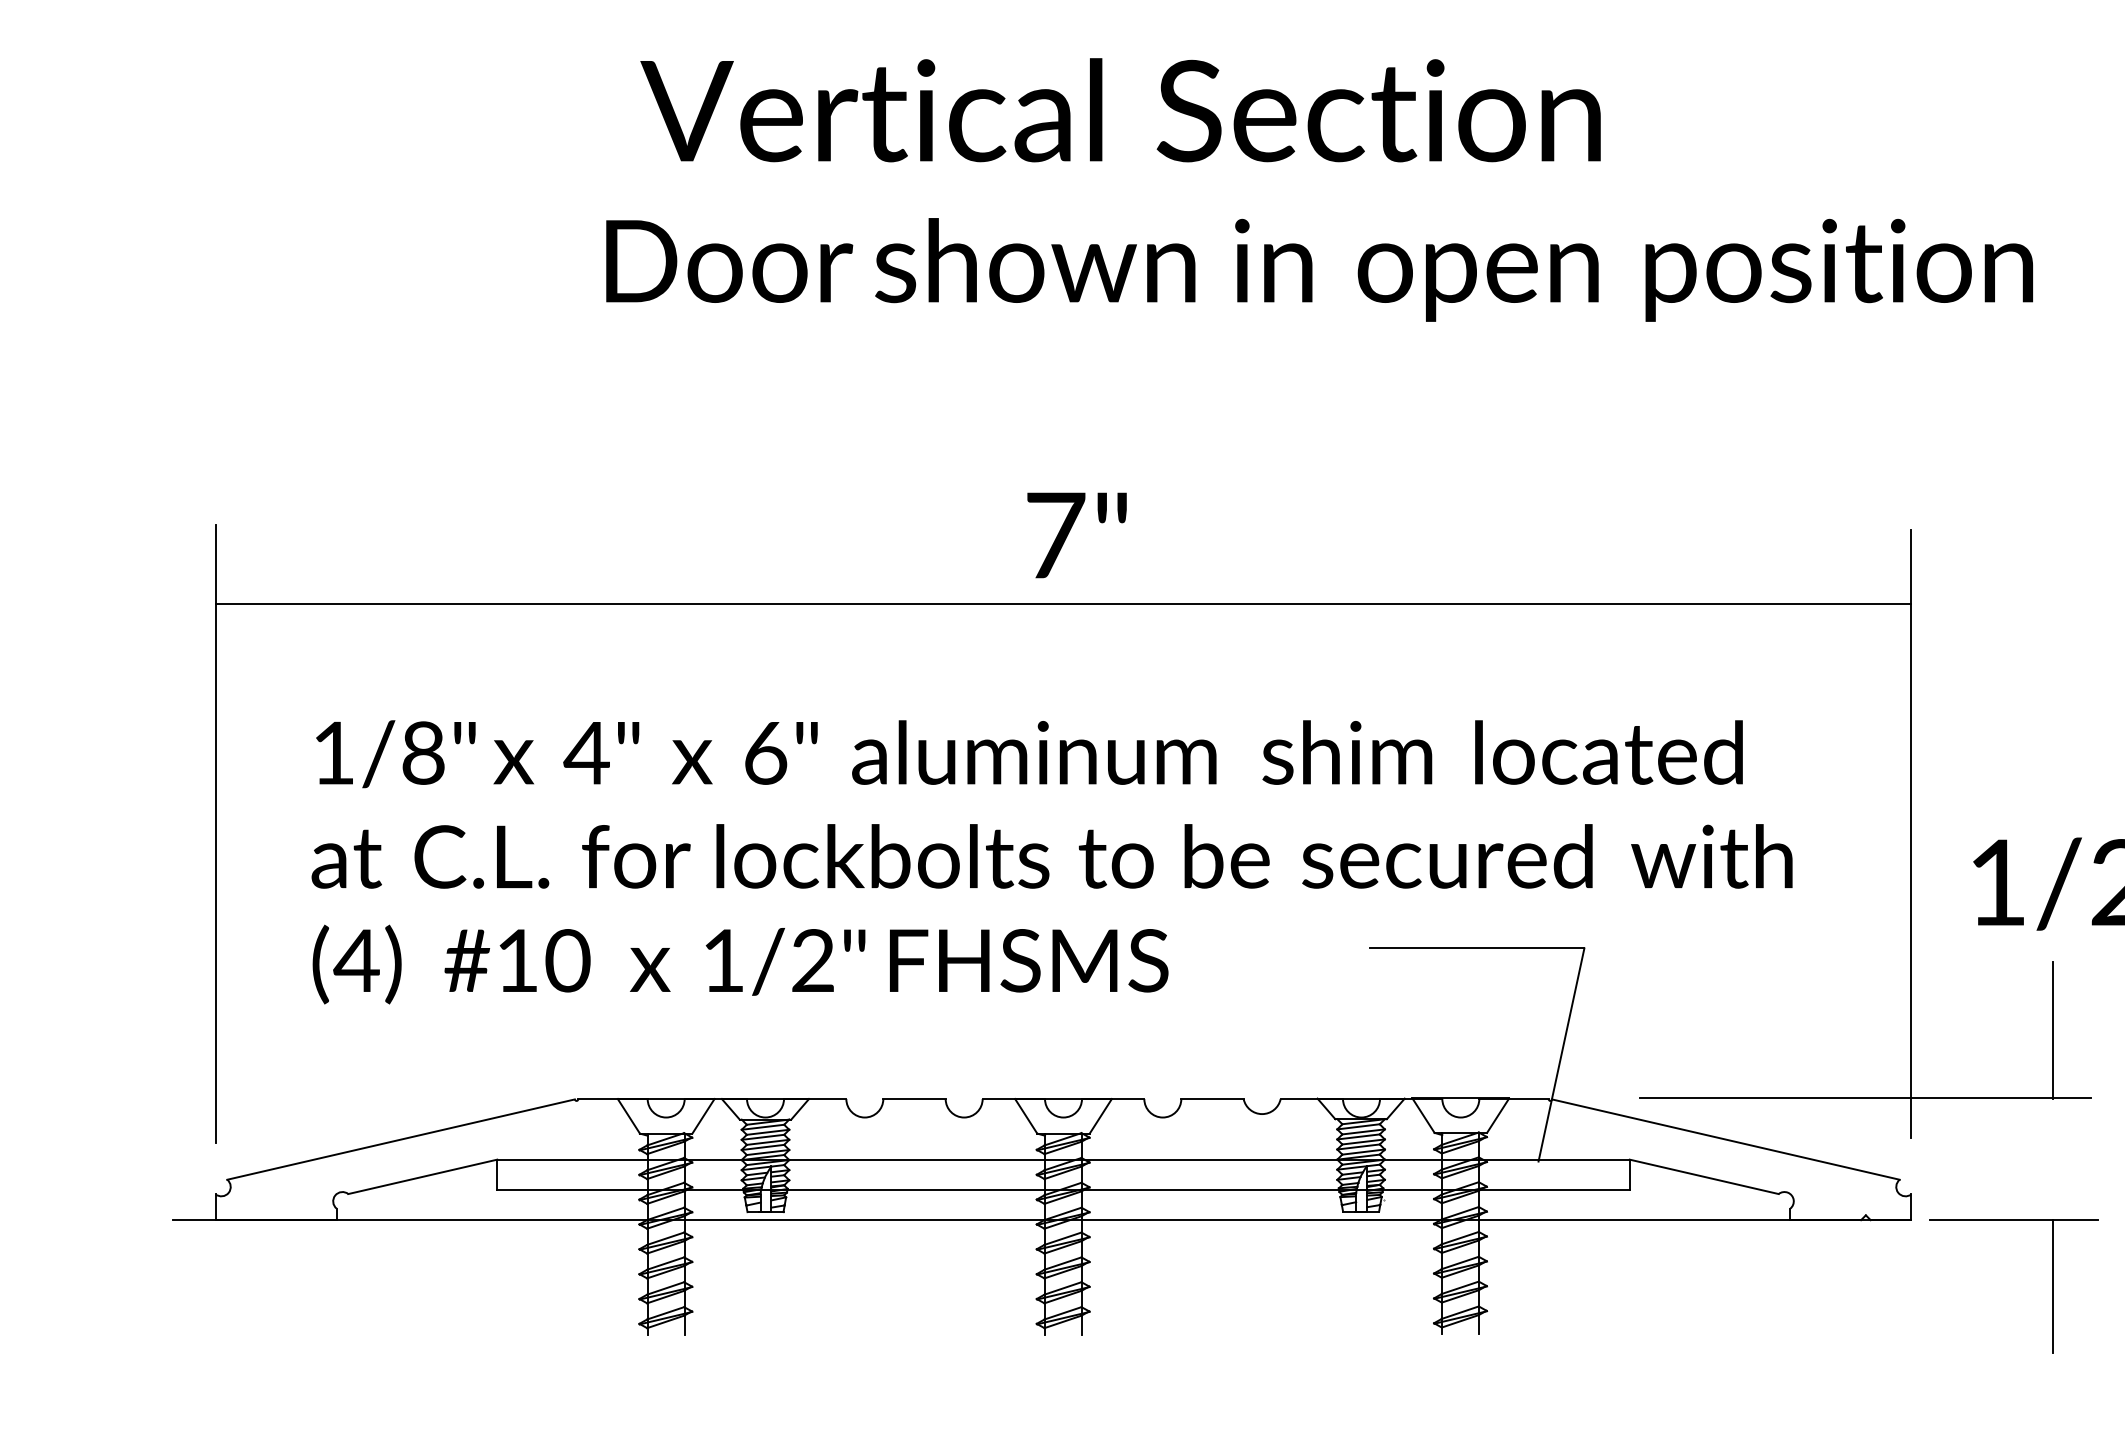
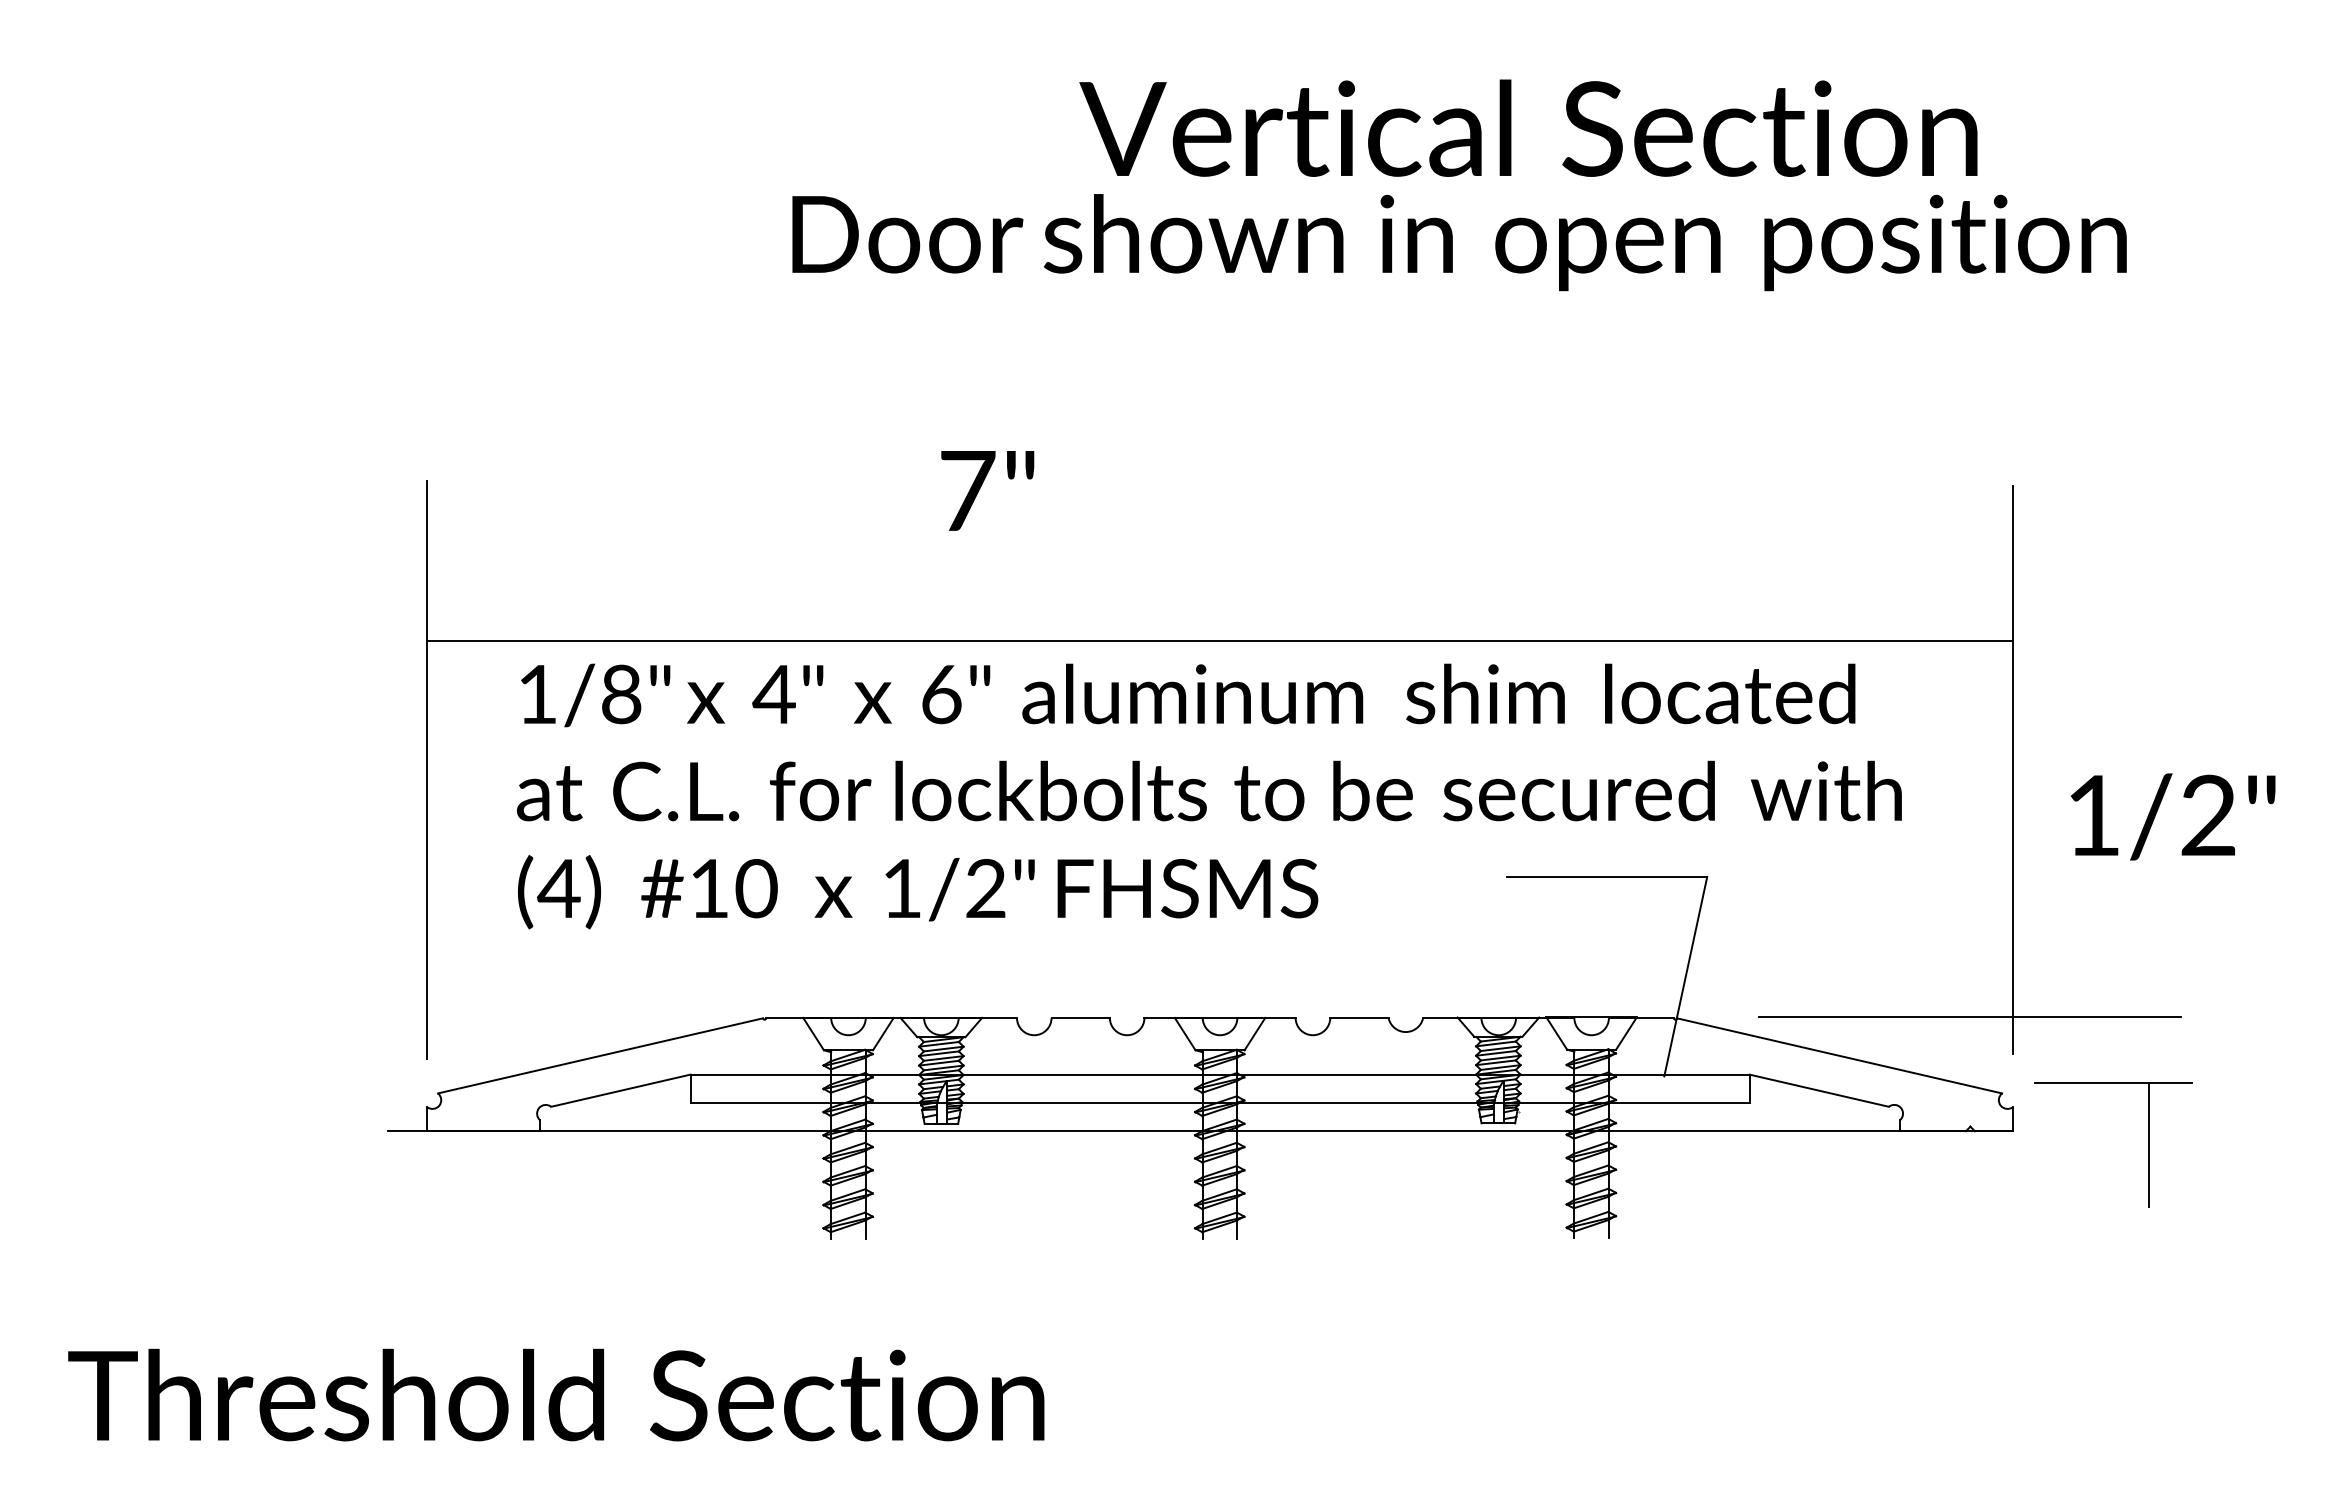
text: (1120, 109) -> (1528, 127), moved
text: (1076, 535) -> (987, 490), moved
line: (1063, 604) -> (1220, 641), moved
line: (2053, 1030) -> (2145, 953), removed
part: (2052, 1285) -> (2148, 1144), moved

